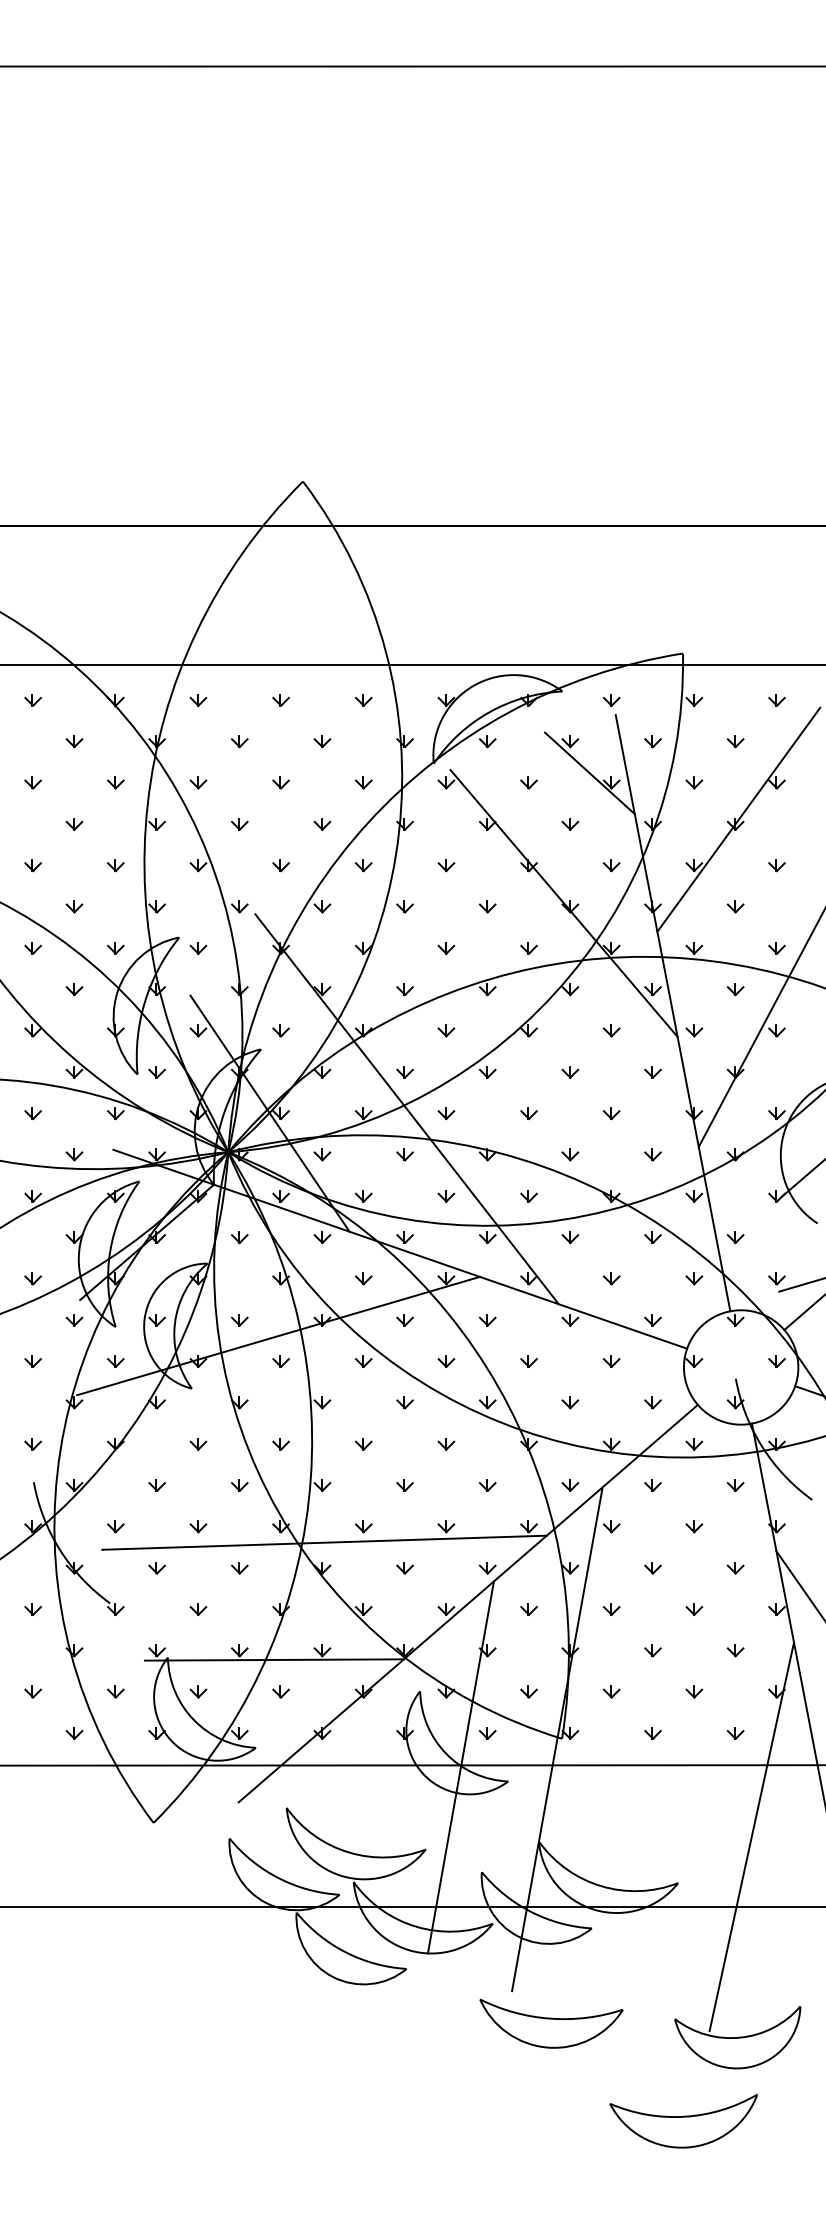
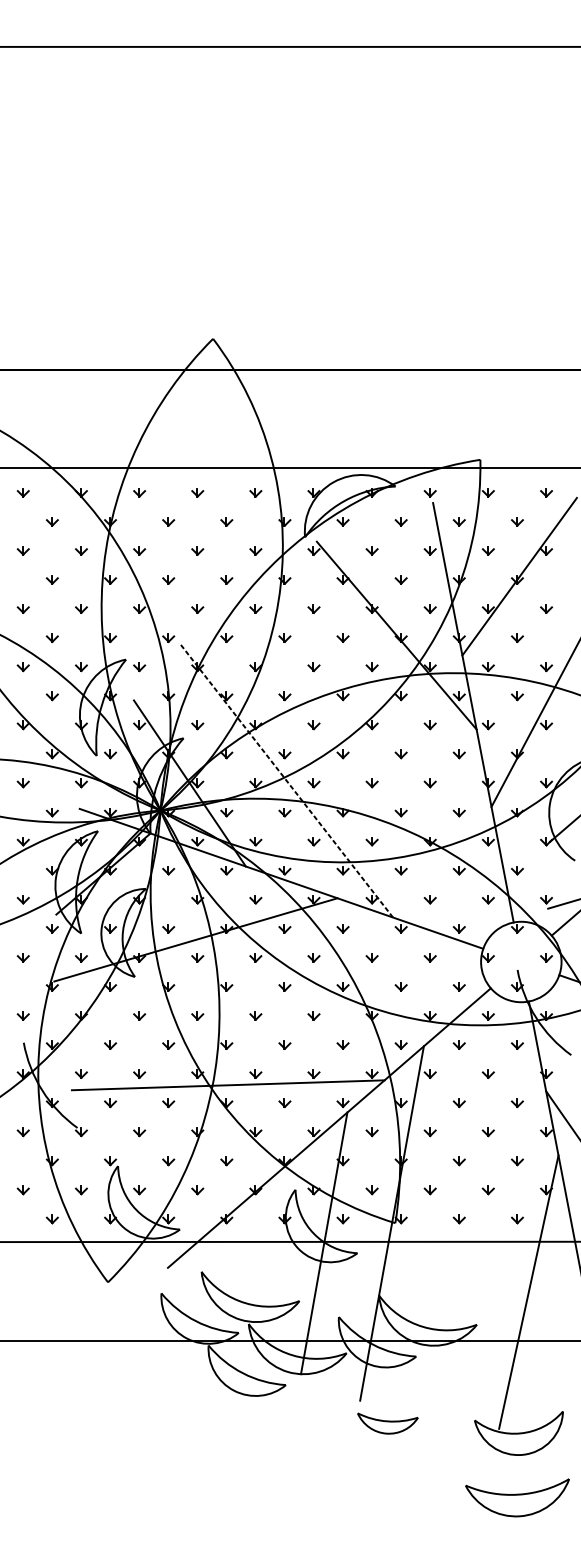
line: (589, 773) -> (414, 544), removed
line: (406, 1108) -> (285, 779), solid -> dashed
line: (273, 1659) -> (192, 1167), removed
part: (551, 2023) -> (387, 1423), size x0.6
part: (683, 2121) -> (517, 1498), moved

